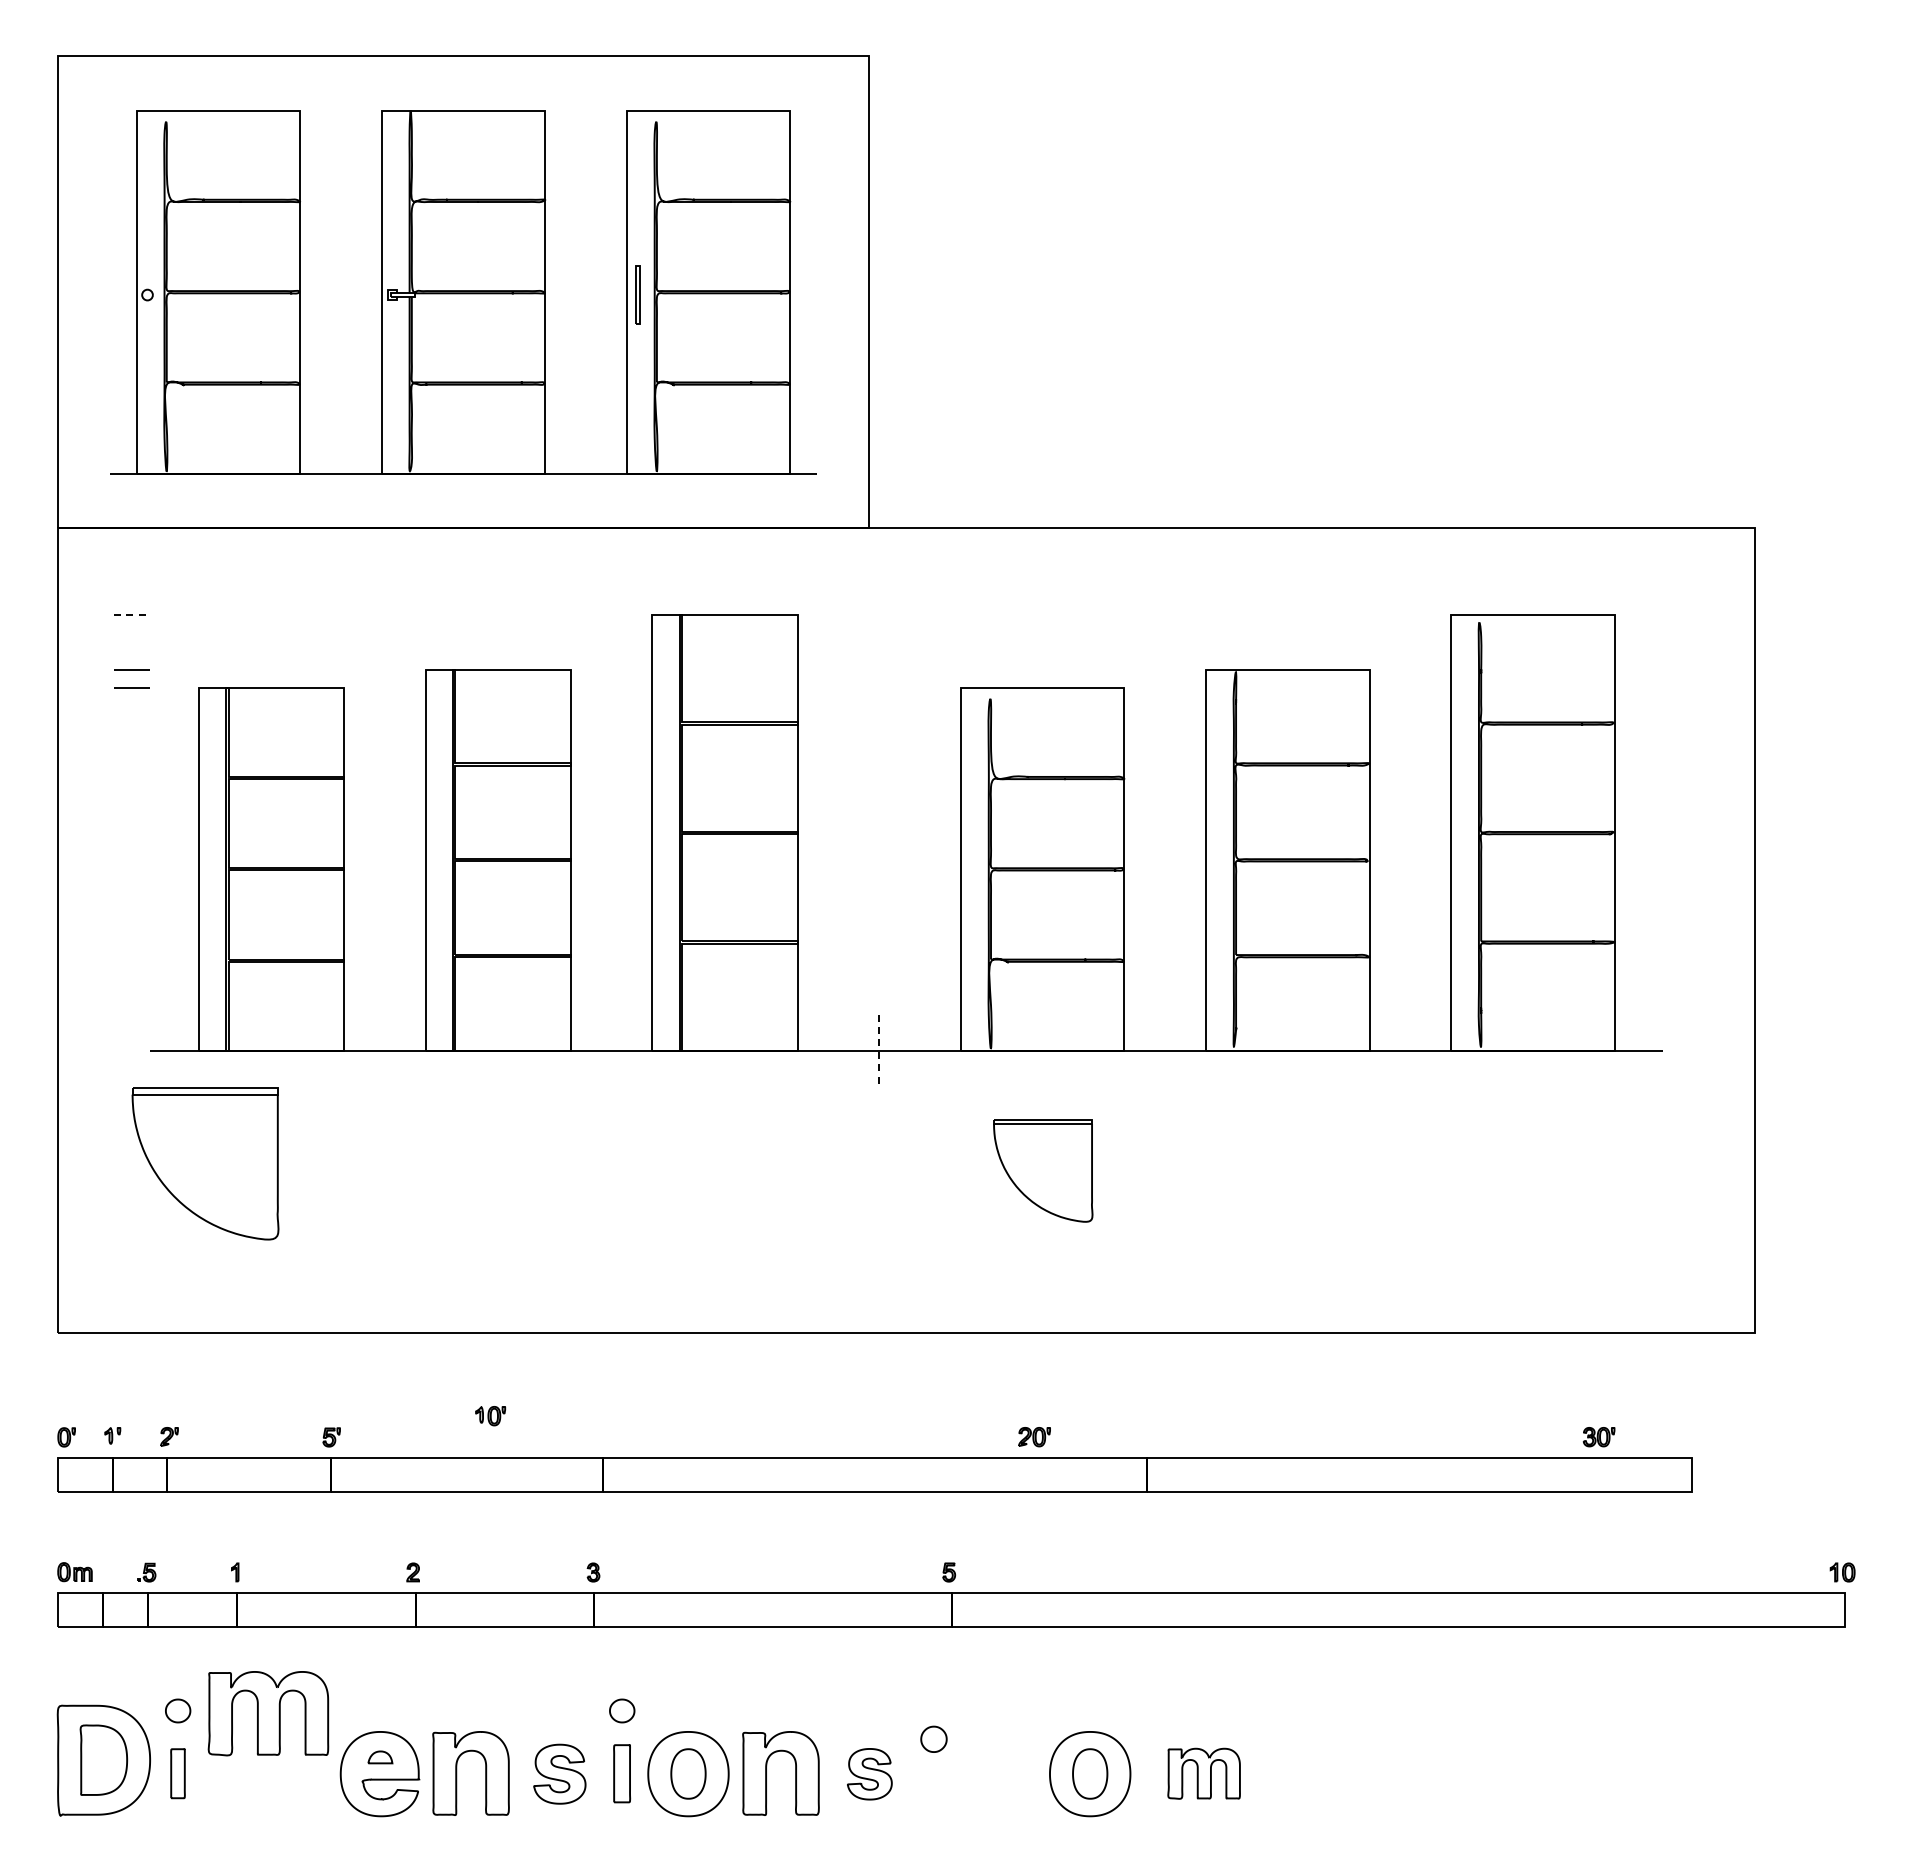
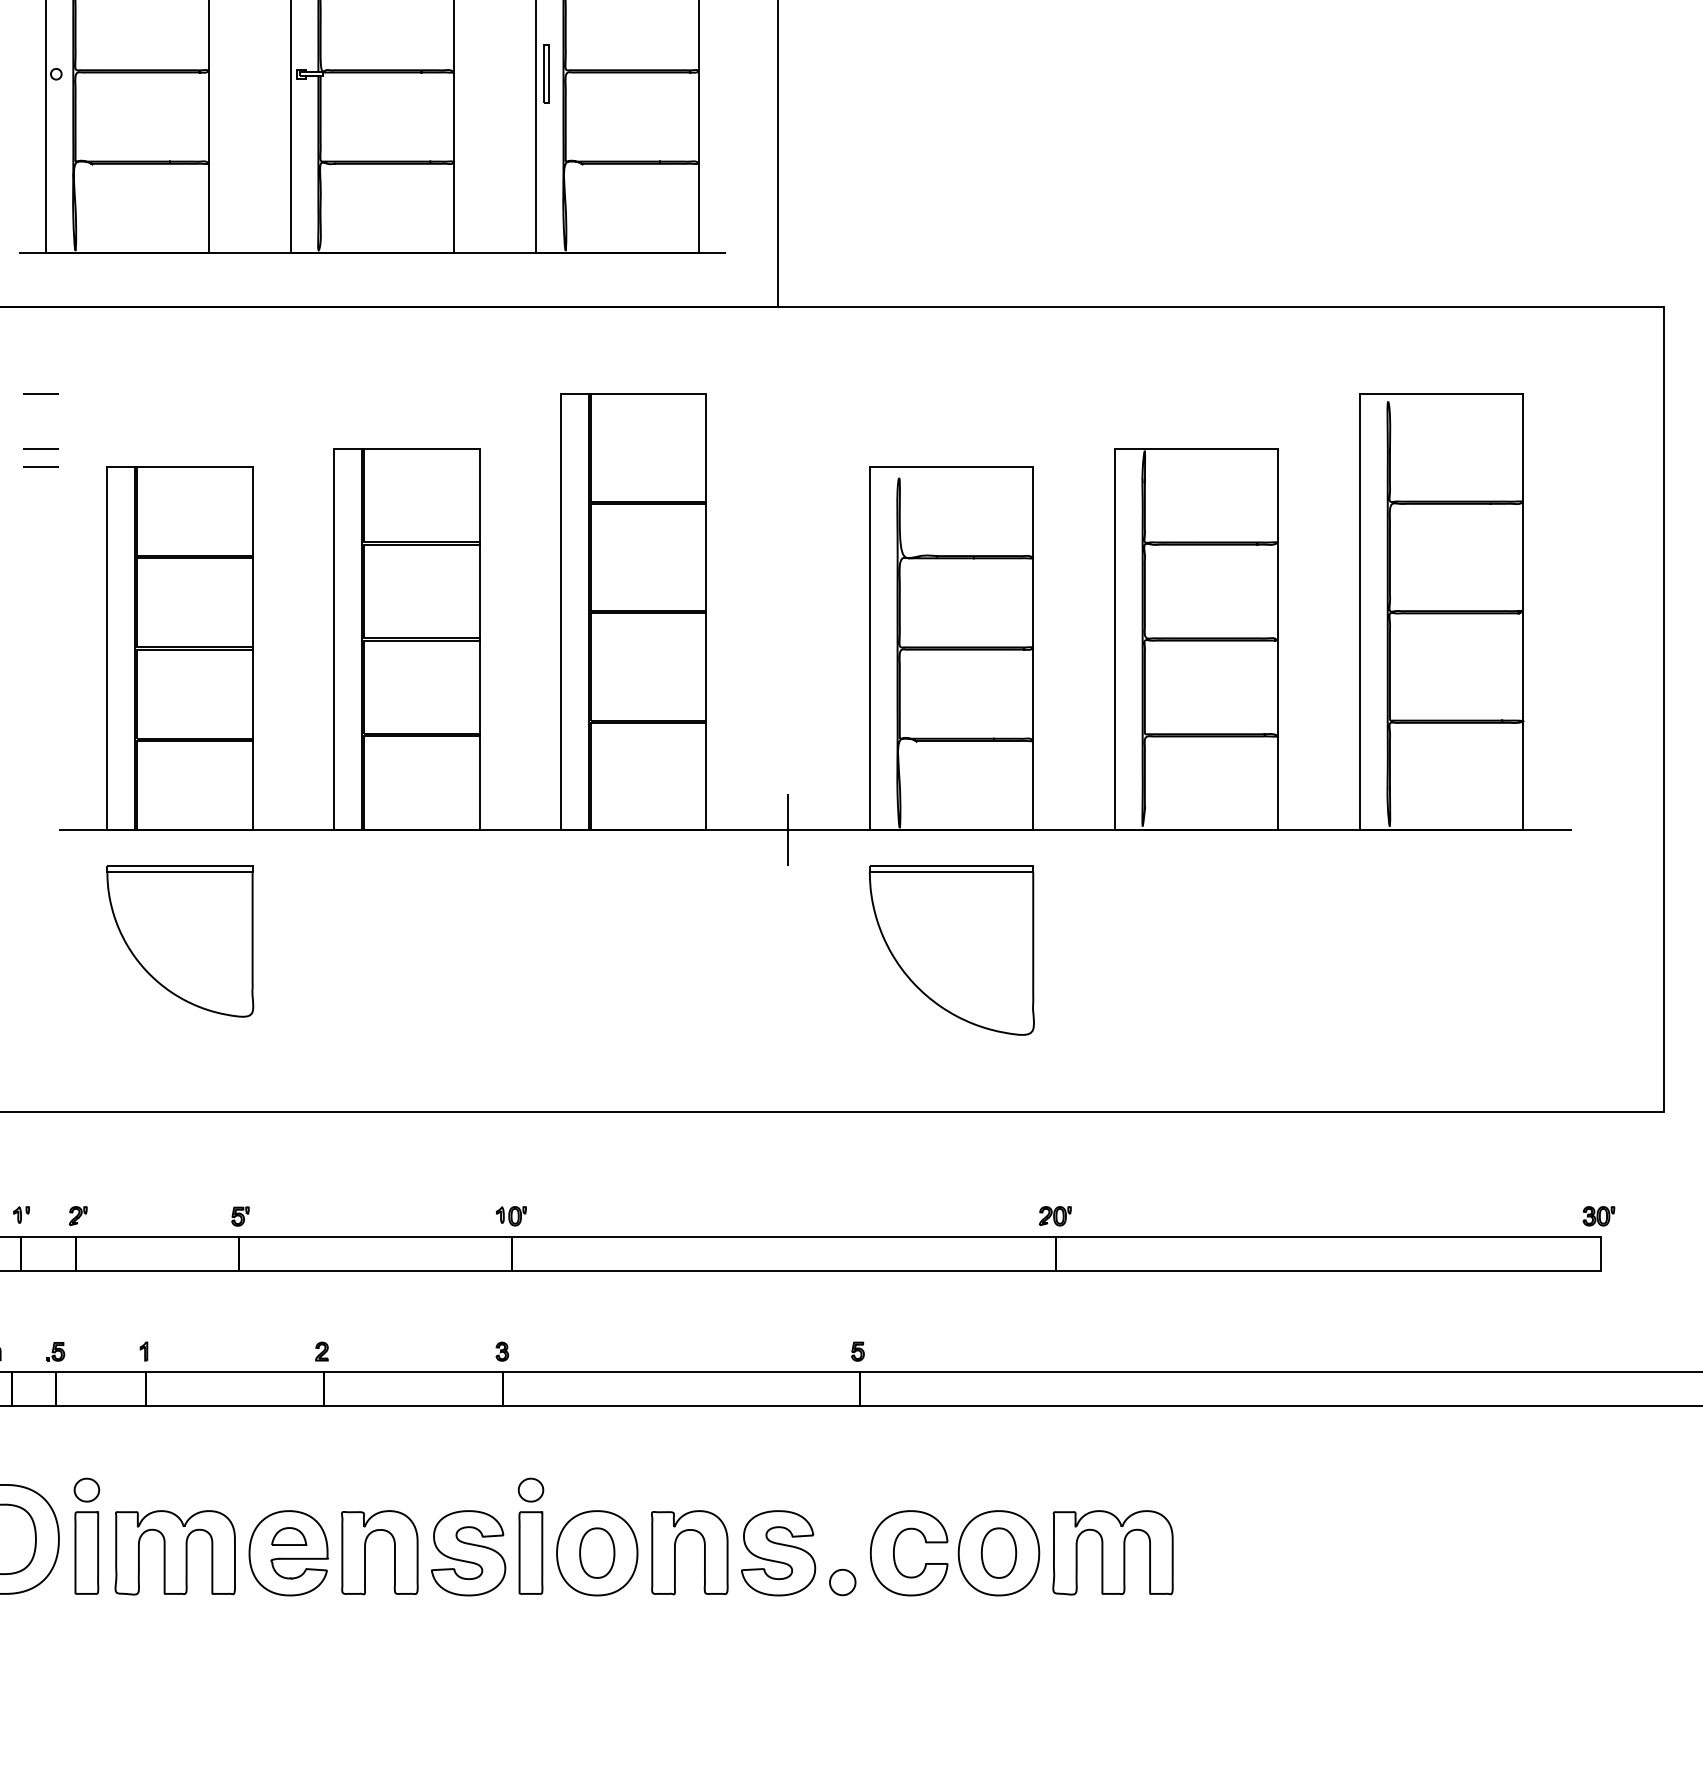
line: (132, 615) -> (41, 394), dashed -> solid
line: (879, 1051) -> (788, 830), dashed -> solid
part: (205, 1163) -> (180, 940), moved
part: (1043, 1170) -> (952, 949), size x1.67
part: (490, 1416) -> (511, 1216), moved
part: (1034, 1437) -> (1055, 1216), moved
part: (1598, 1437) -> (1598, 1216), moved
part: (268, 1713) -> (175, 1552), moved
part: (933, 1738) -> (842, 1581), moved
part: (380, 1757) -> (289, 1536), size x1.43
part: (177, 1773) -> (86, 1552), size x1.67
part: (621, 1773) -> (530, 1552), size x1.43
part: (1203, 1773) -> (1112, 1552), size x1.67
part: (559, 1774) -> (468, 1553), size x1.43
part: (869, 1774) -> (778, 1553), size x1.67
part: (986, 1777) -> (895, 1556), added

